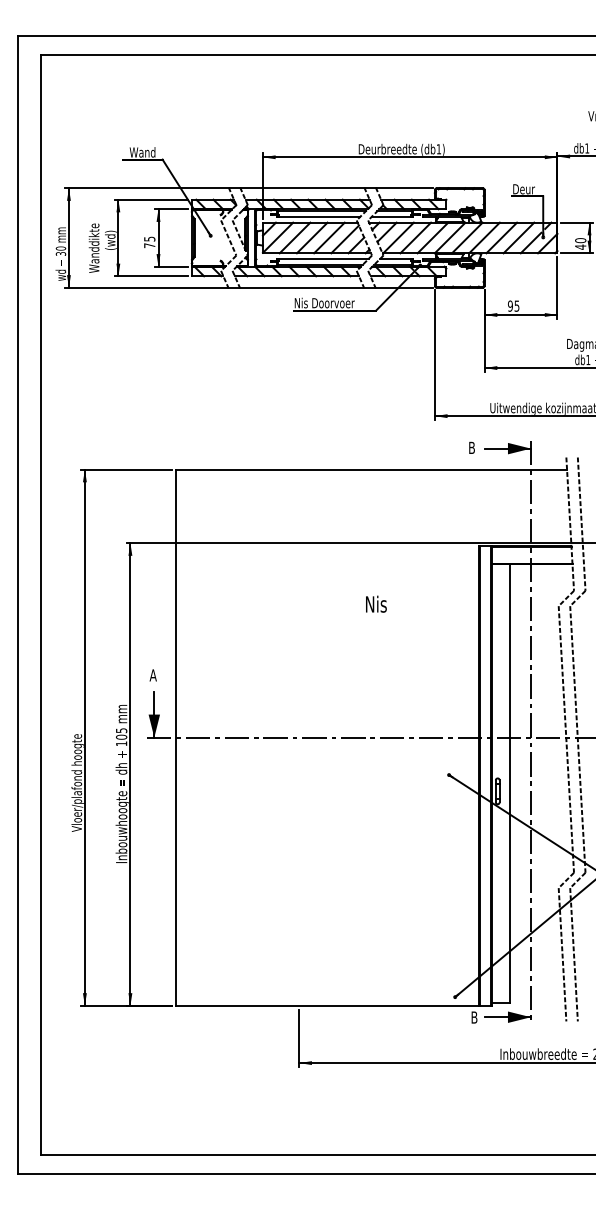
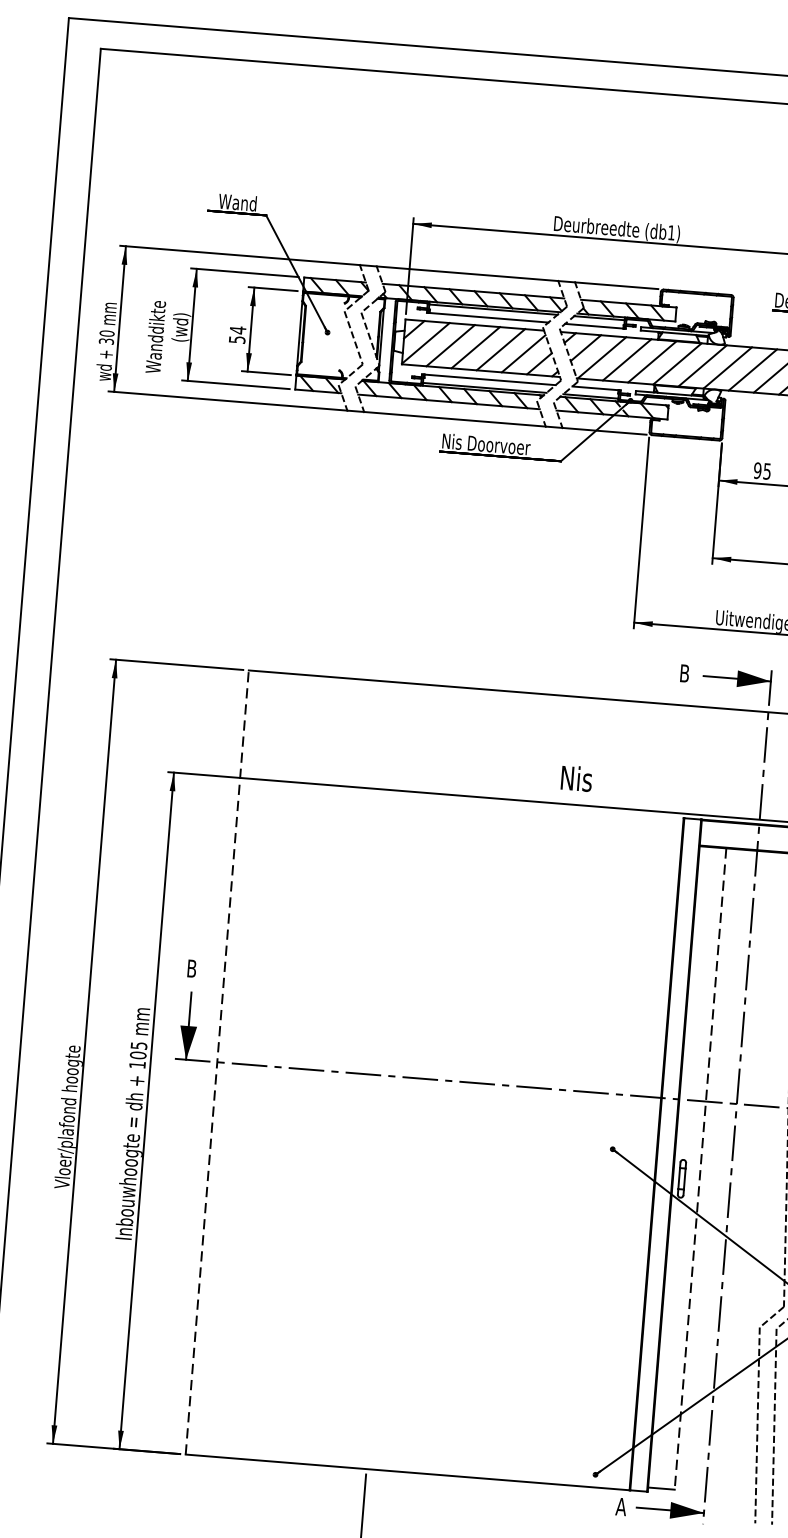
text: (149, 242) -> (237, 335), 75 -> 54
text: (376, 603) -> (577, 777), moved
text: (152, 675) -> (190, 968), A -> B
line: (175, 737) -> (217, 1062), solid -> dashed
line: (509, 784) -> (699, 1170), solid -> dashed
text: (473, 1017) -> (619, 1506), B -> A

